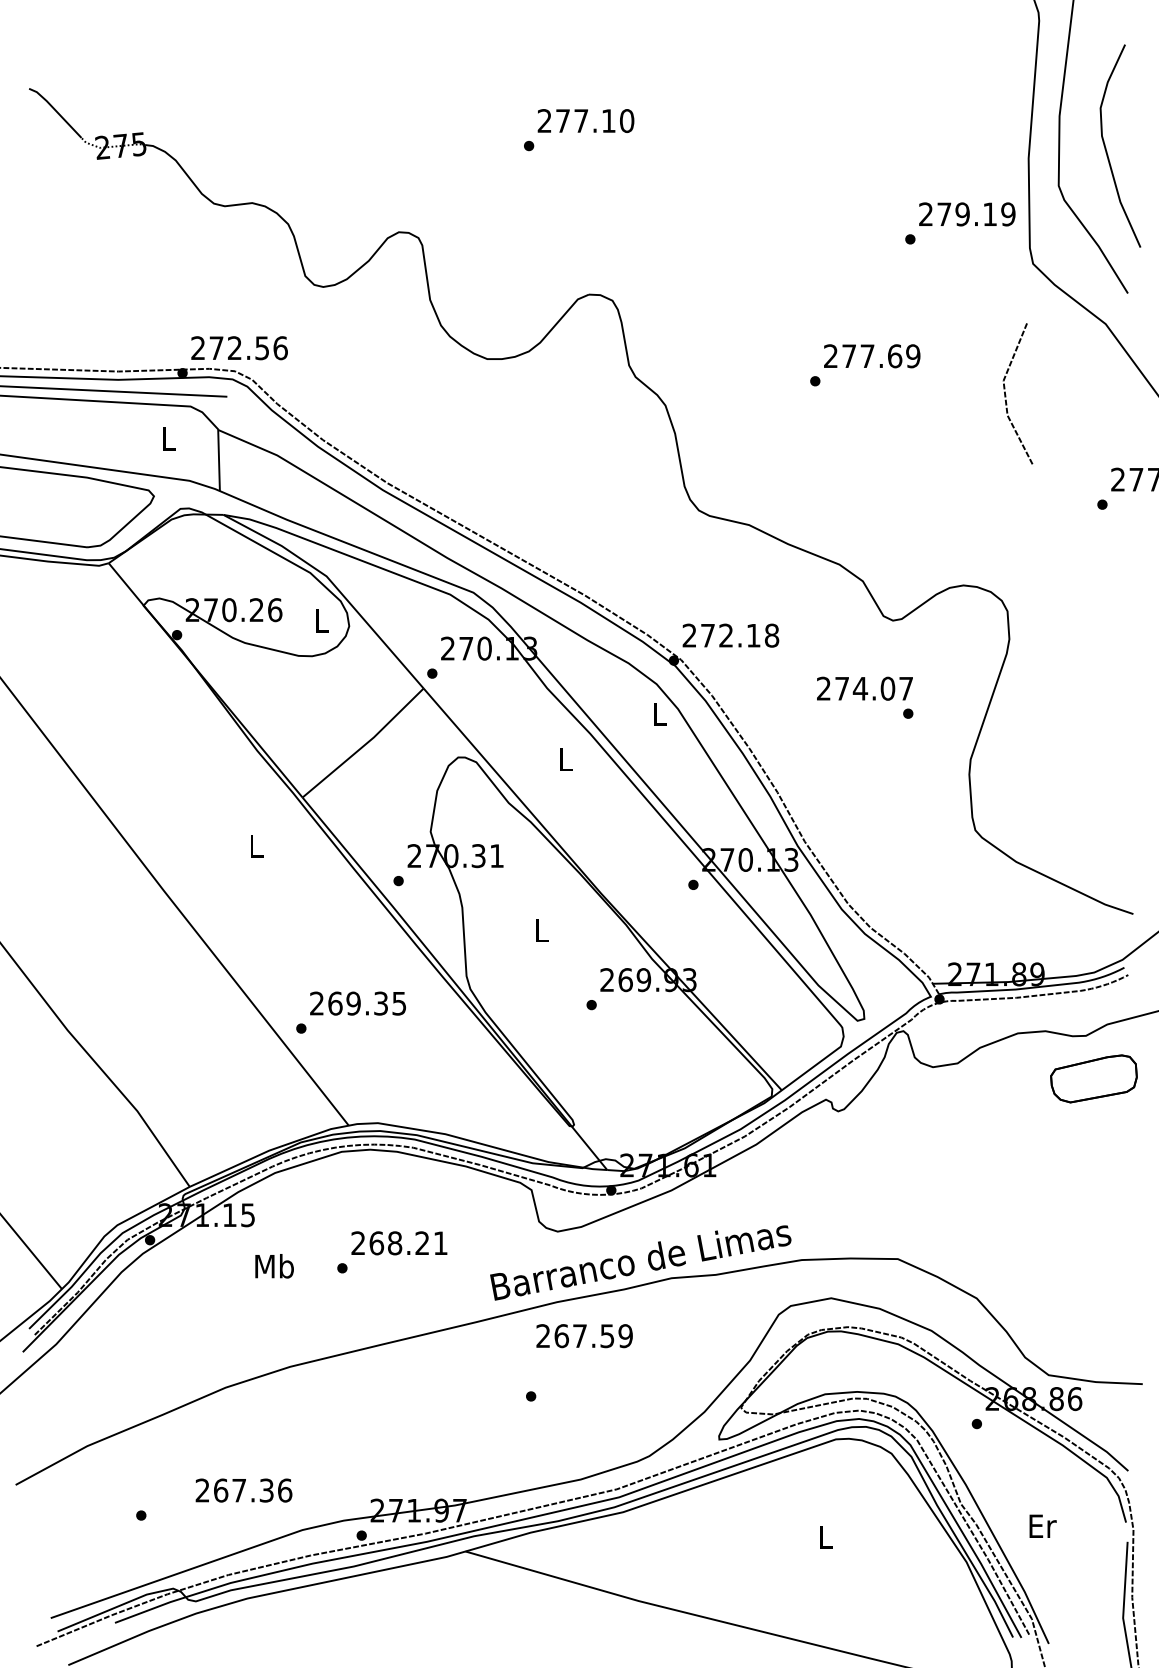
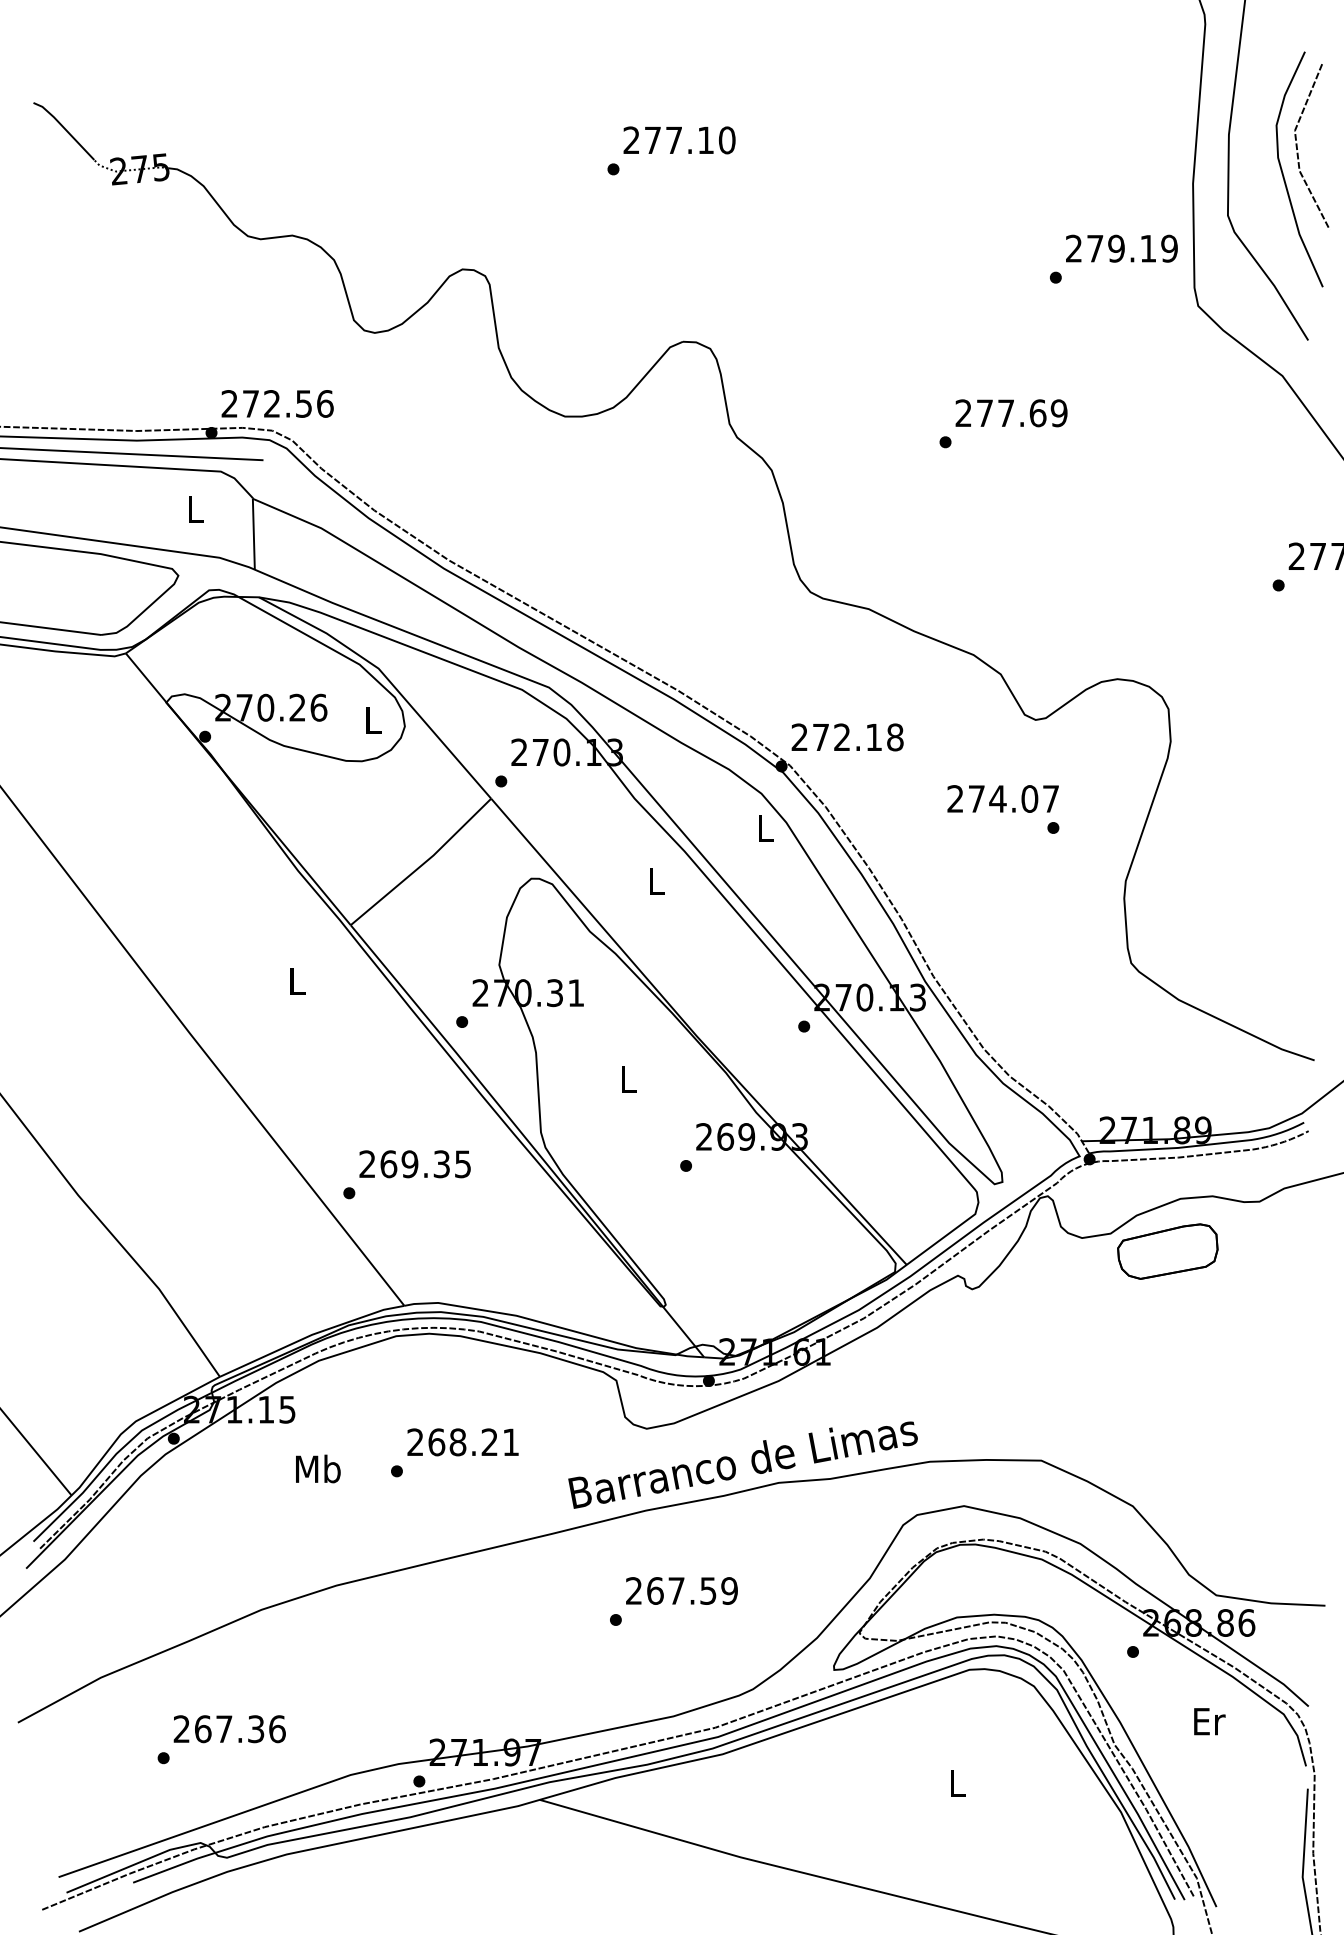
line: (1005, 393) -> (1297, 145), moved
part: (1093, 1078) -> (1167, 1251), moved
text: (584, 1335) -> (681, 1590), moved
text: (243, 1490) -> (229, 1729), moved
text: (1042, 1526) -> (1209, 1721), moved

